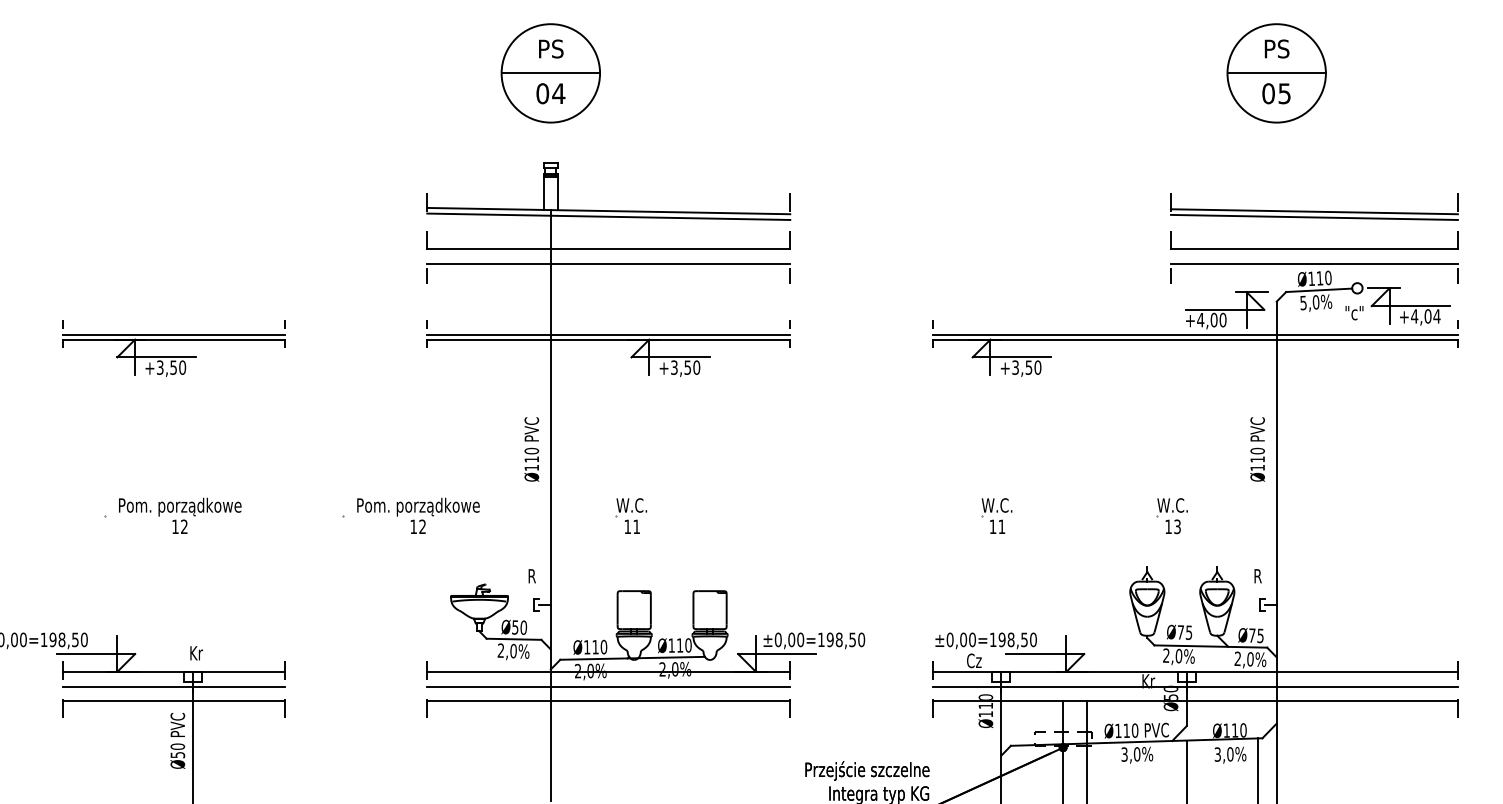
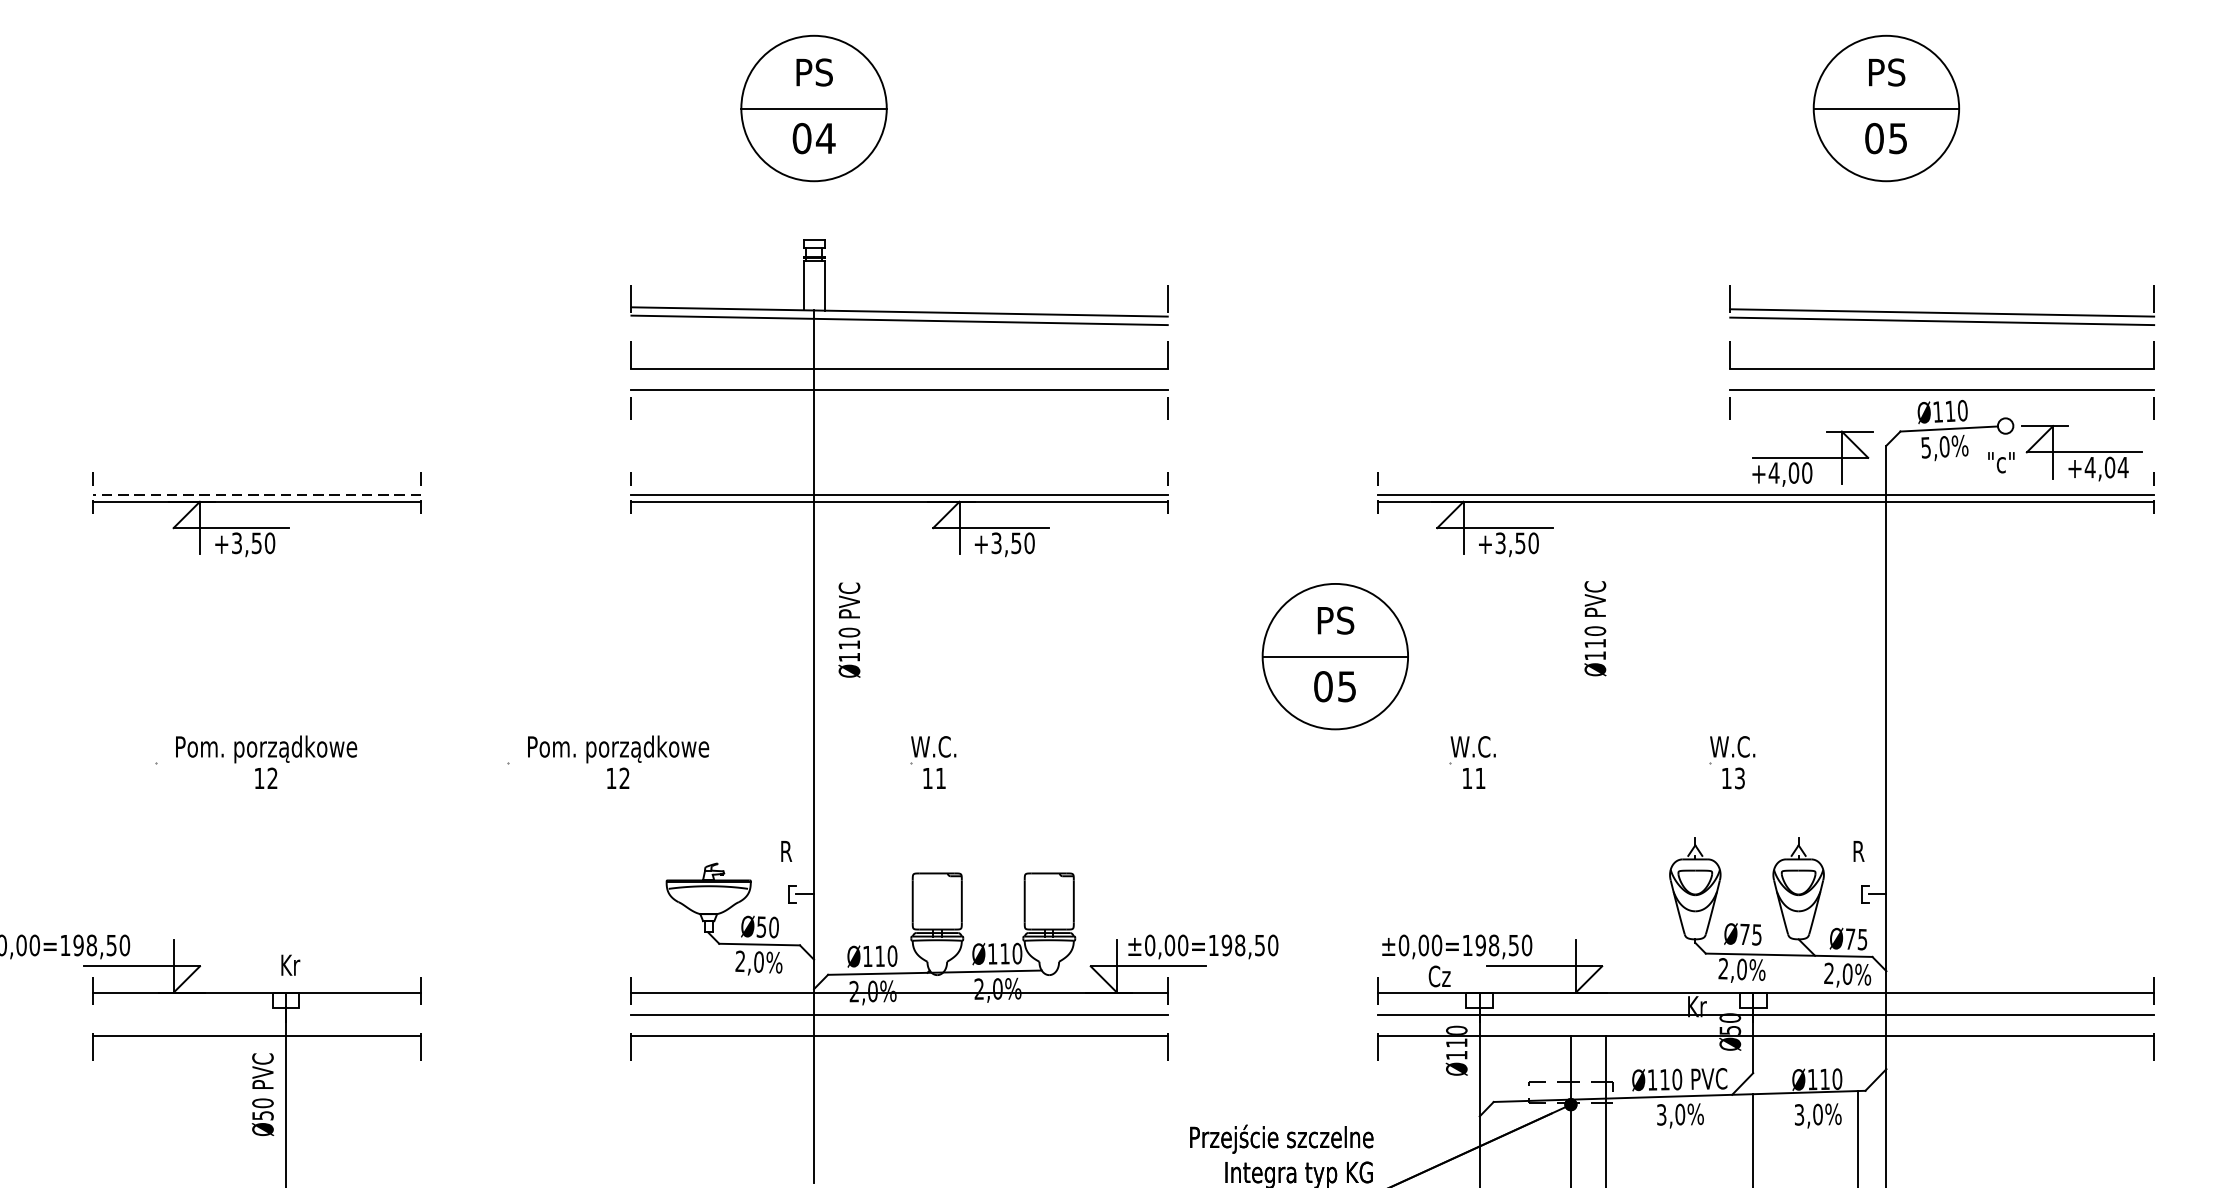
line: (173, 334) -> (256, 494), solid -> dashed
part: (903, 444) -> (1335, 656), added
text: (531, 449) -> (849, 630), moved
text: (1257, 449) -> (1595, 628), moved
line: (173, 687) -> (256, 1015), removed

